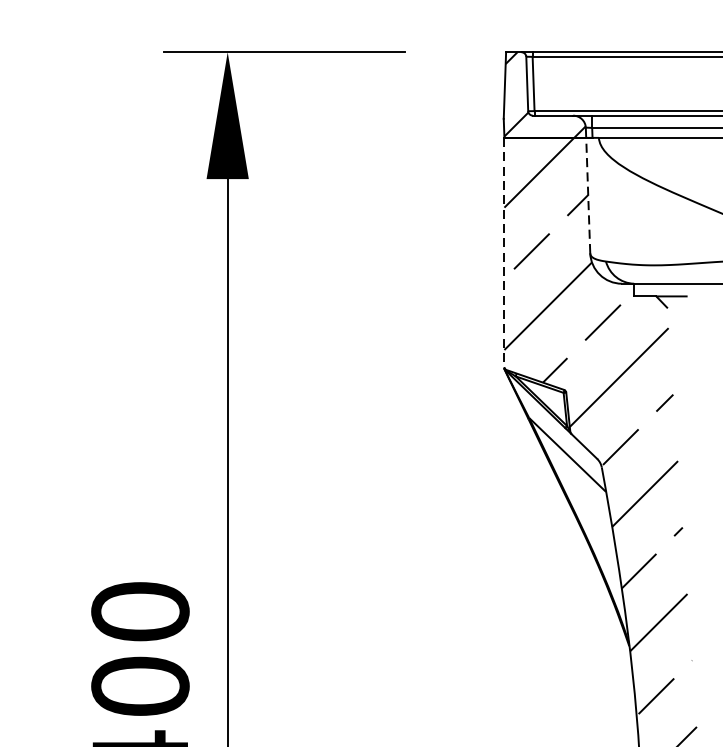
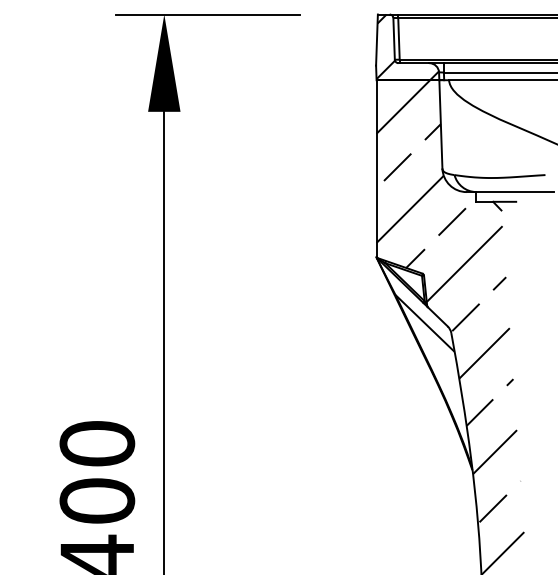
line: (587, 194) -> (440, 123), dashed -> solid
line: (504, 252) -> (376, 168), dashed -> solid

